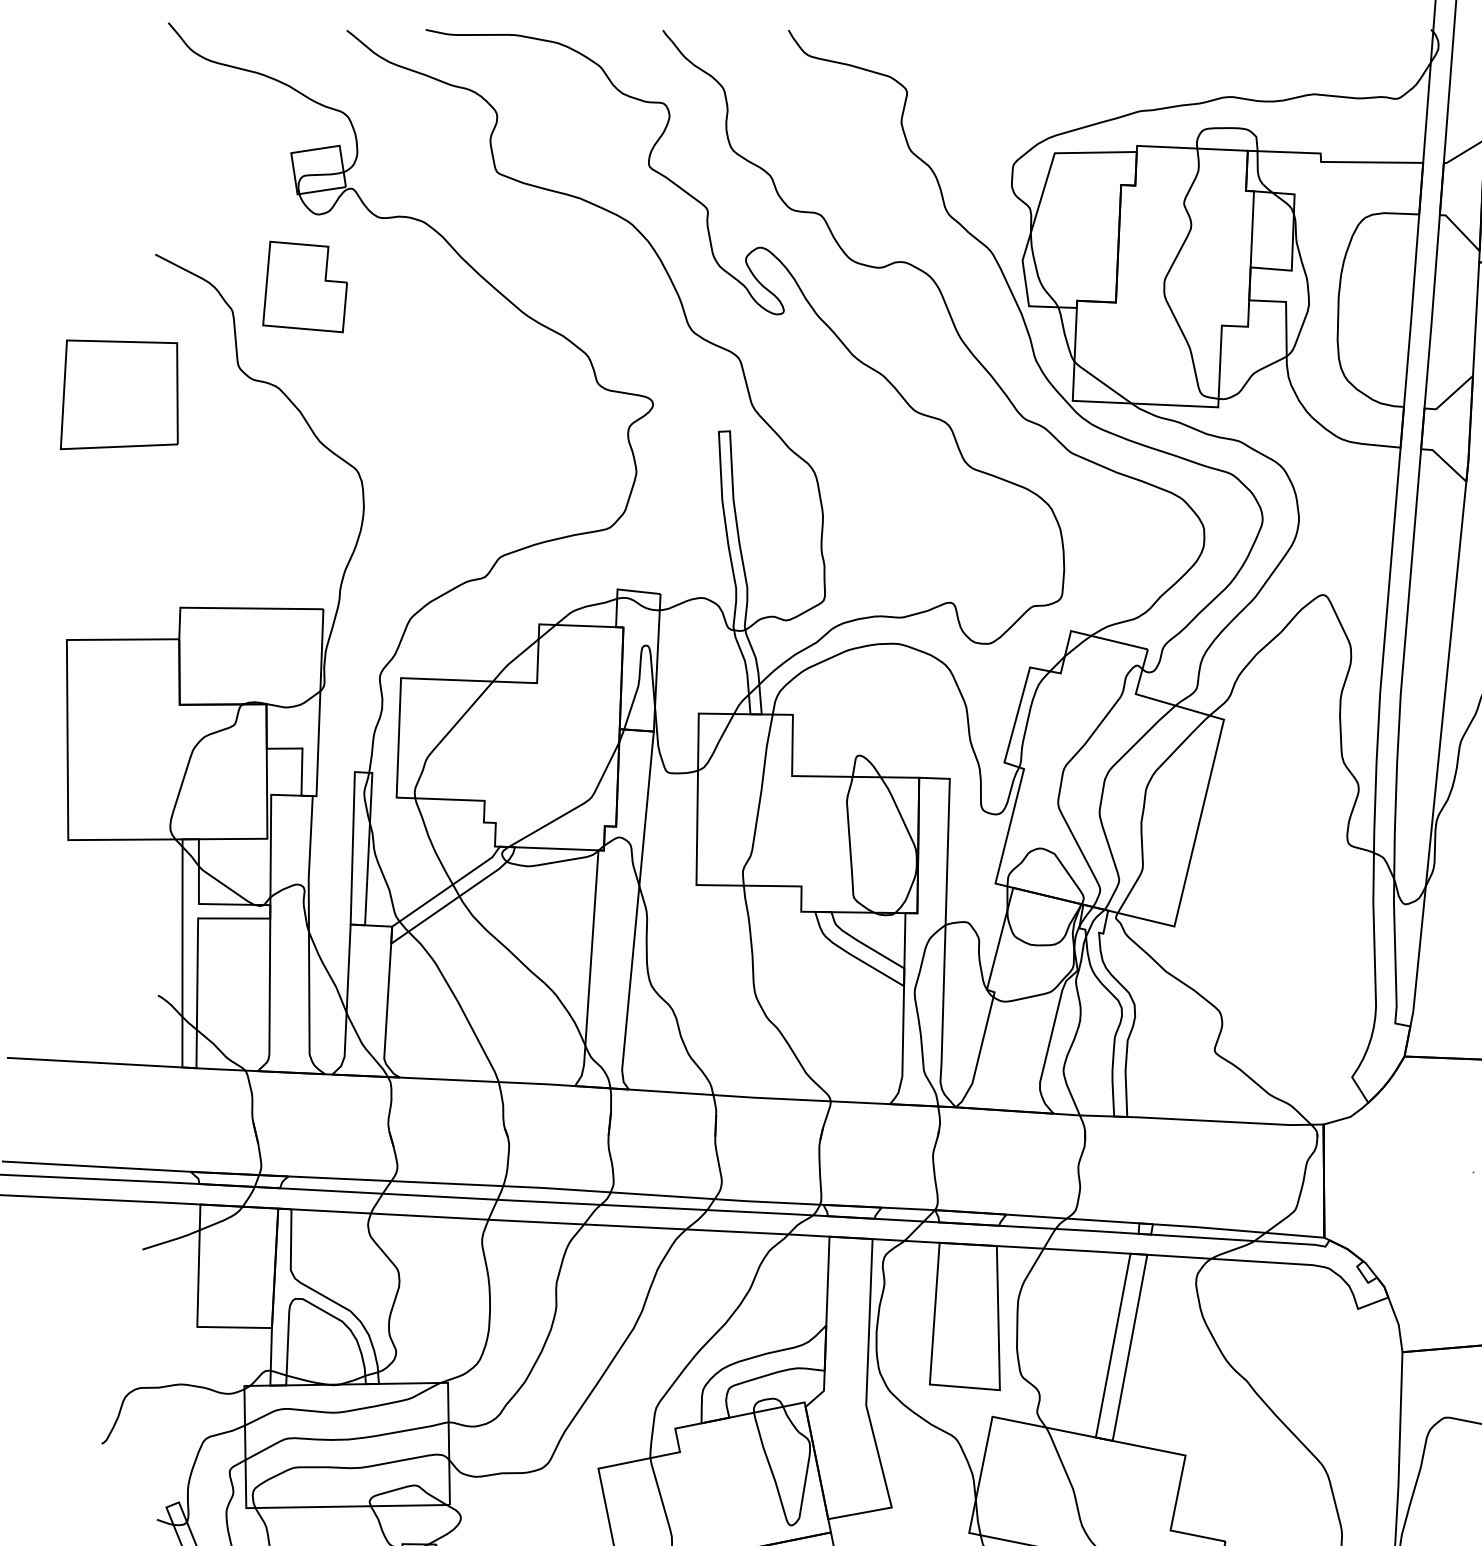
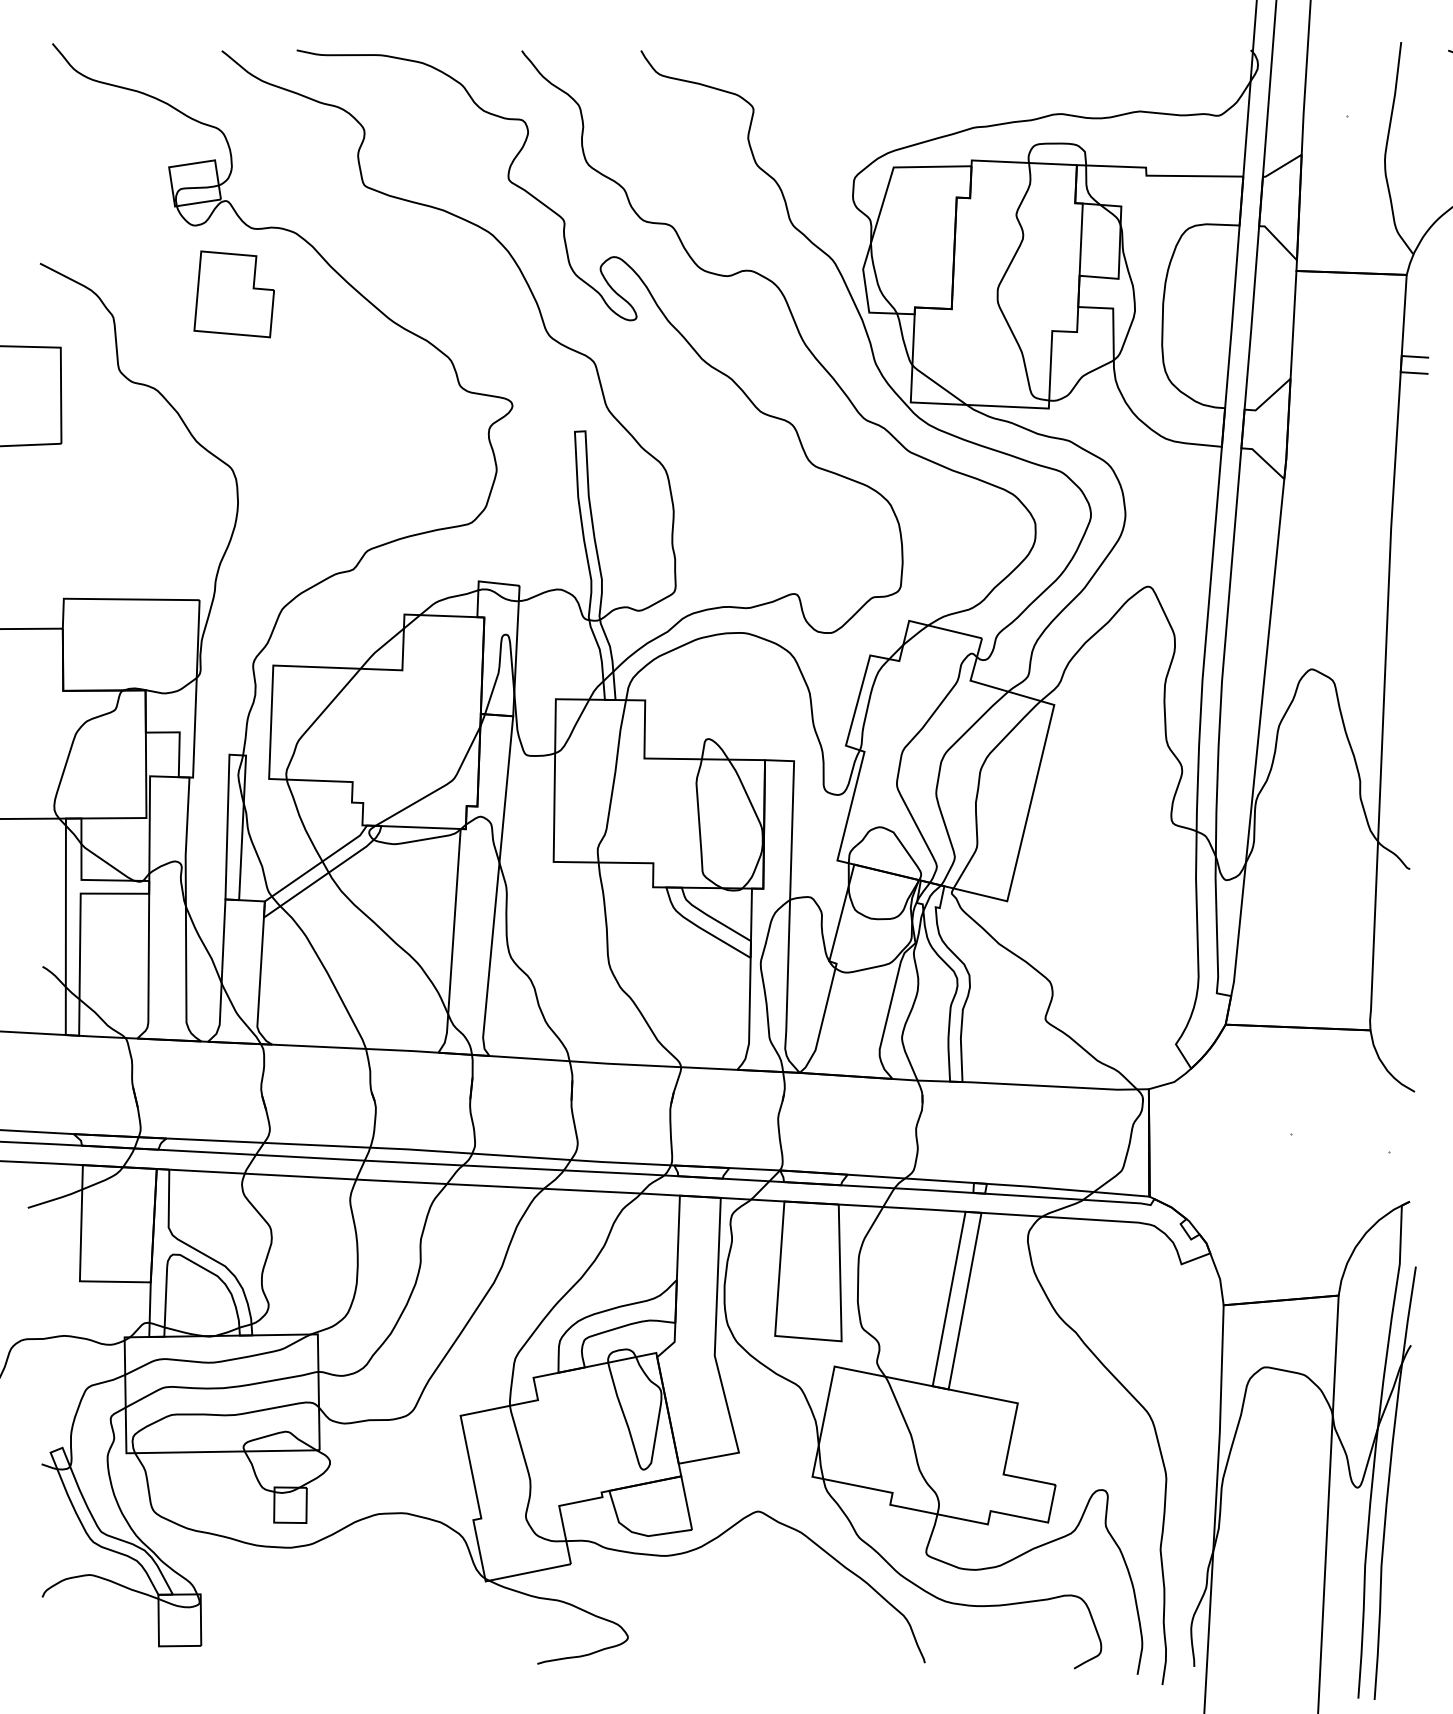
part: (304, 287) -> (233, 294), moved

